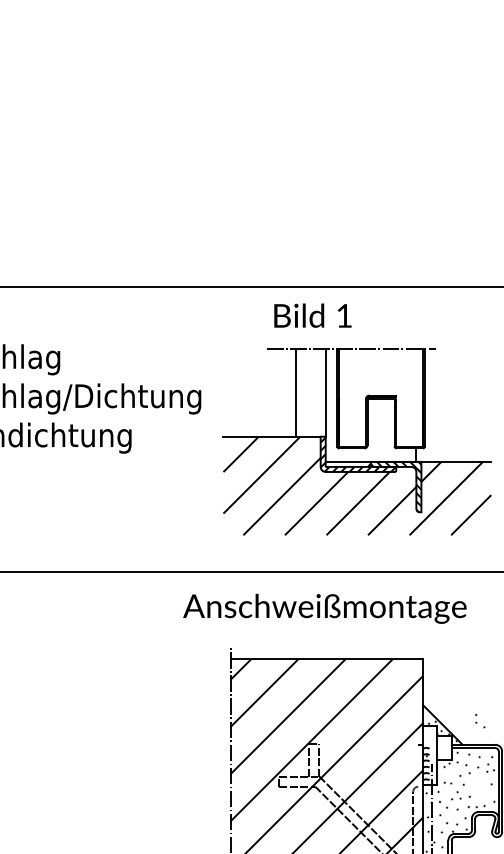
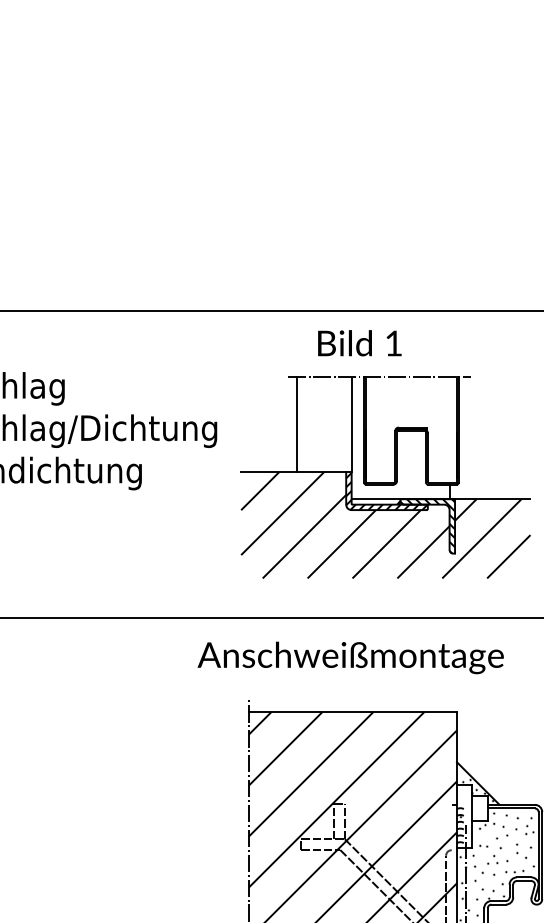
text: (312, 315) -> (359, 343), moved
line: (295, 392) -> (297, 424), moved
part: (480, 720) -> (521, 850), moved

